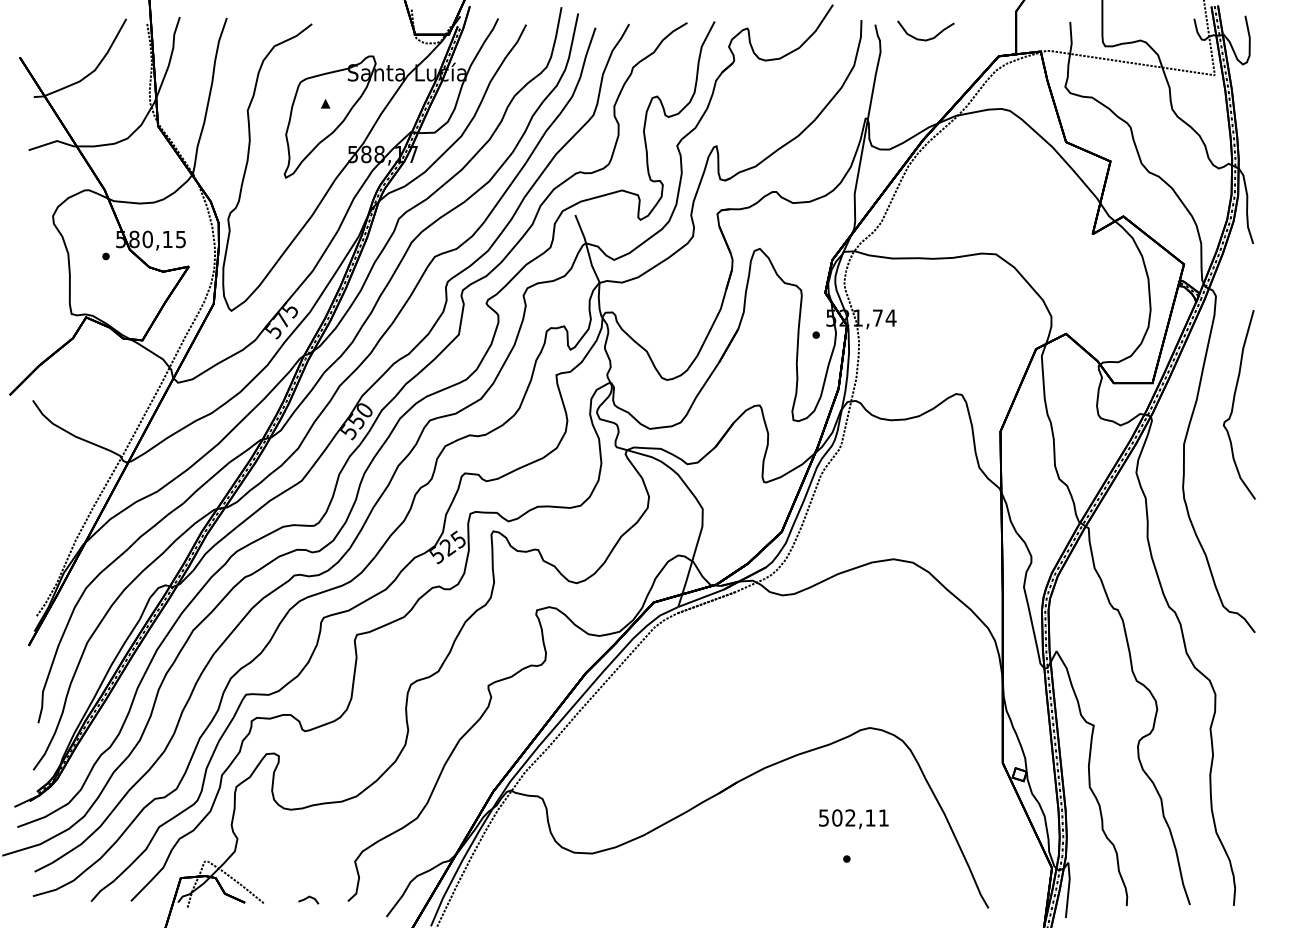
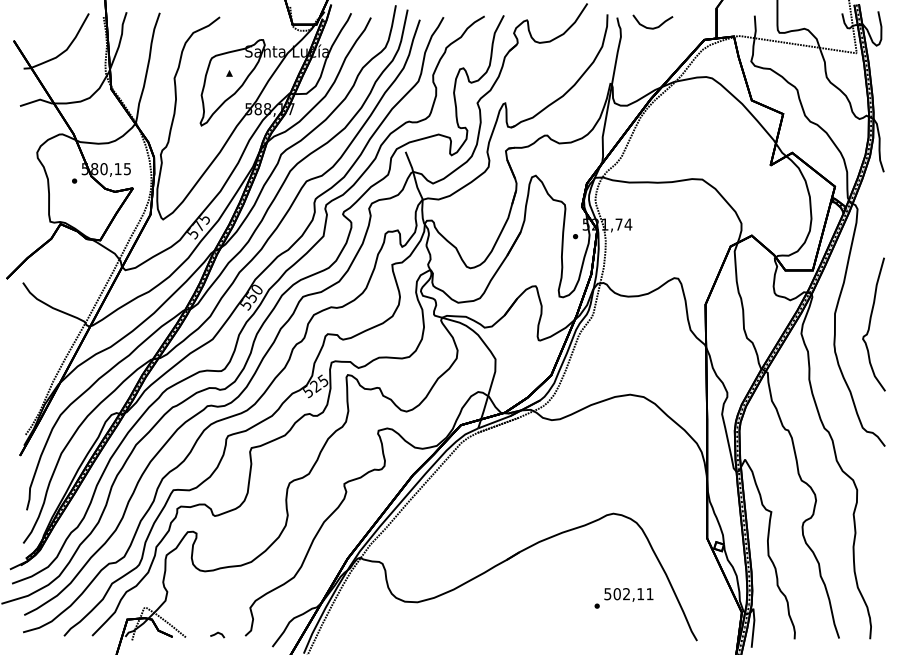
curve: (1234, 403) -> (870, 323), moved
text: (853, 819) -> (628, 595), moved

